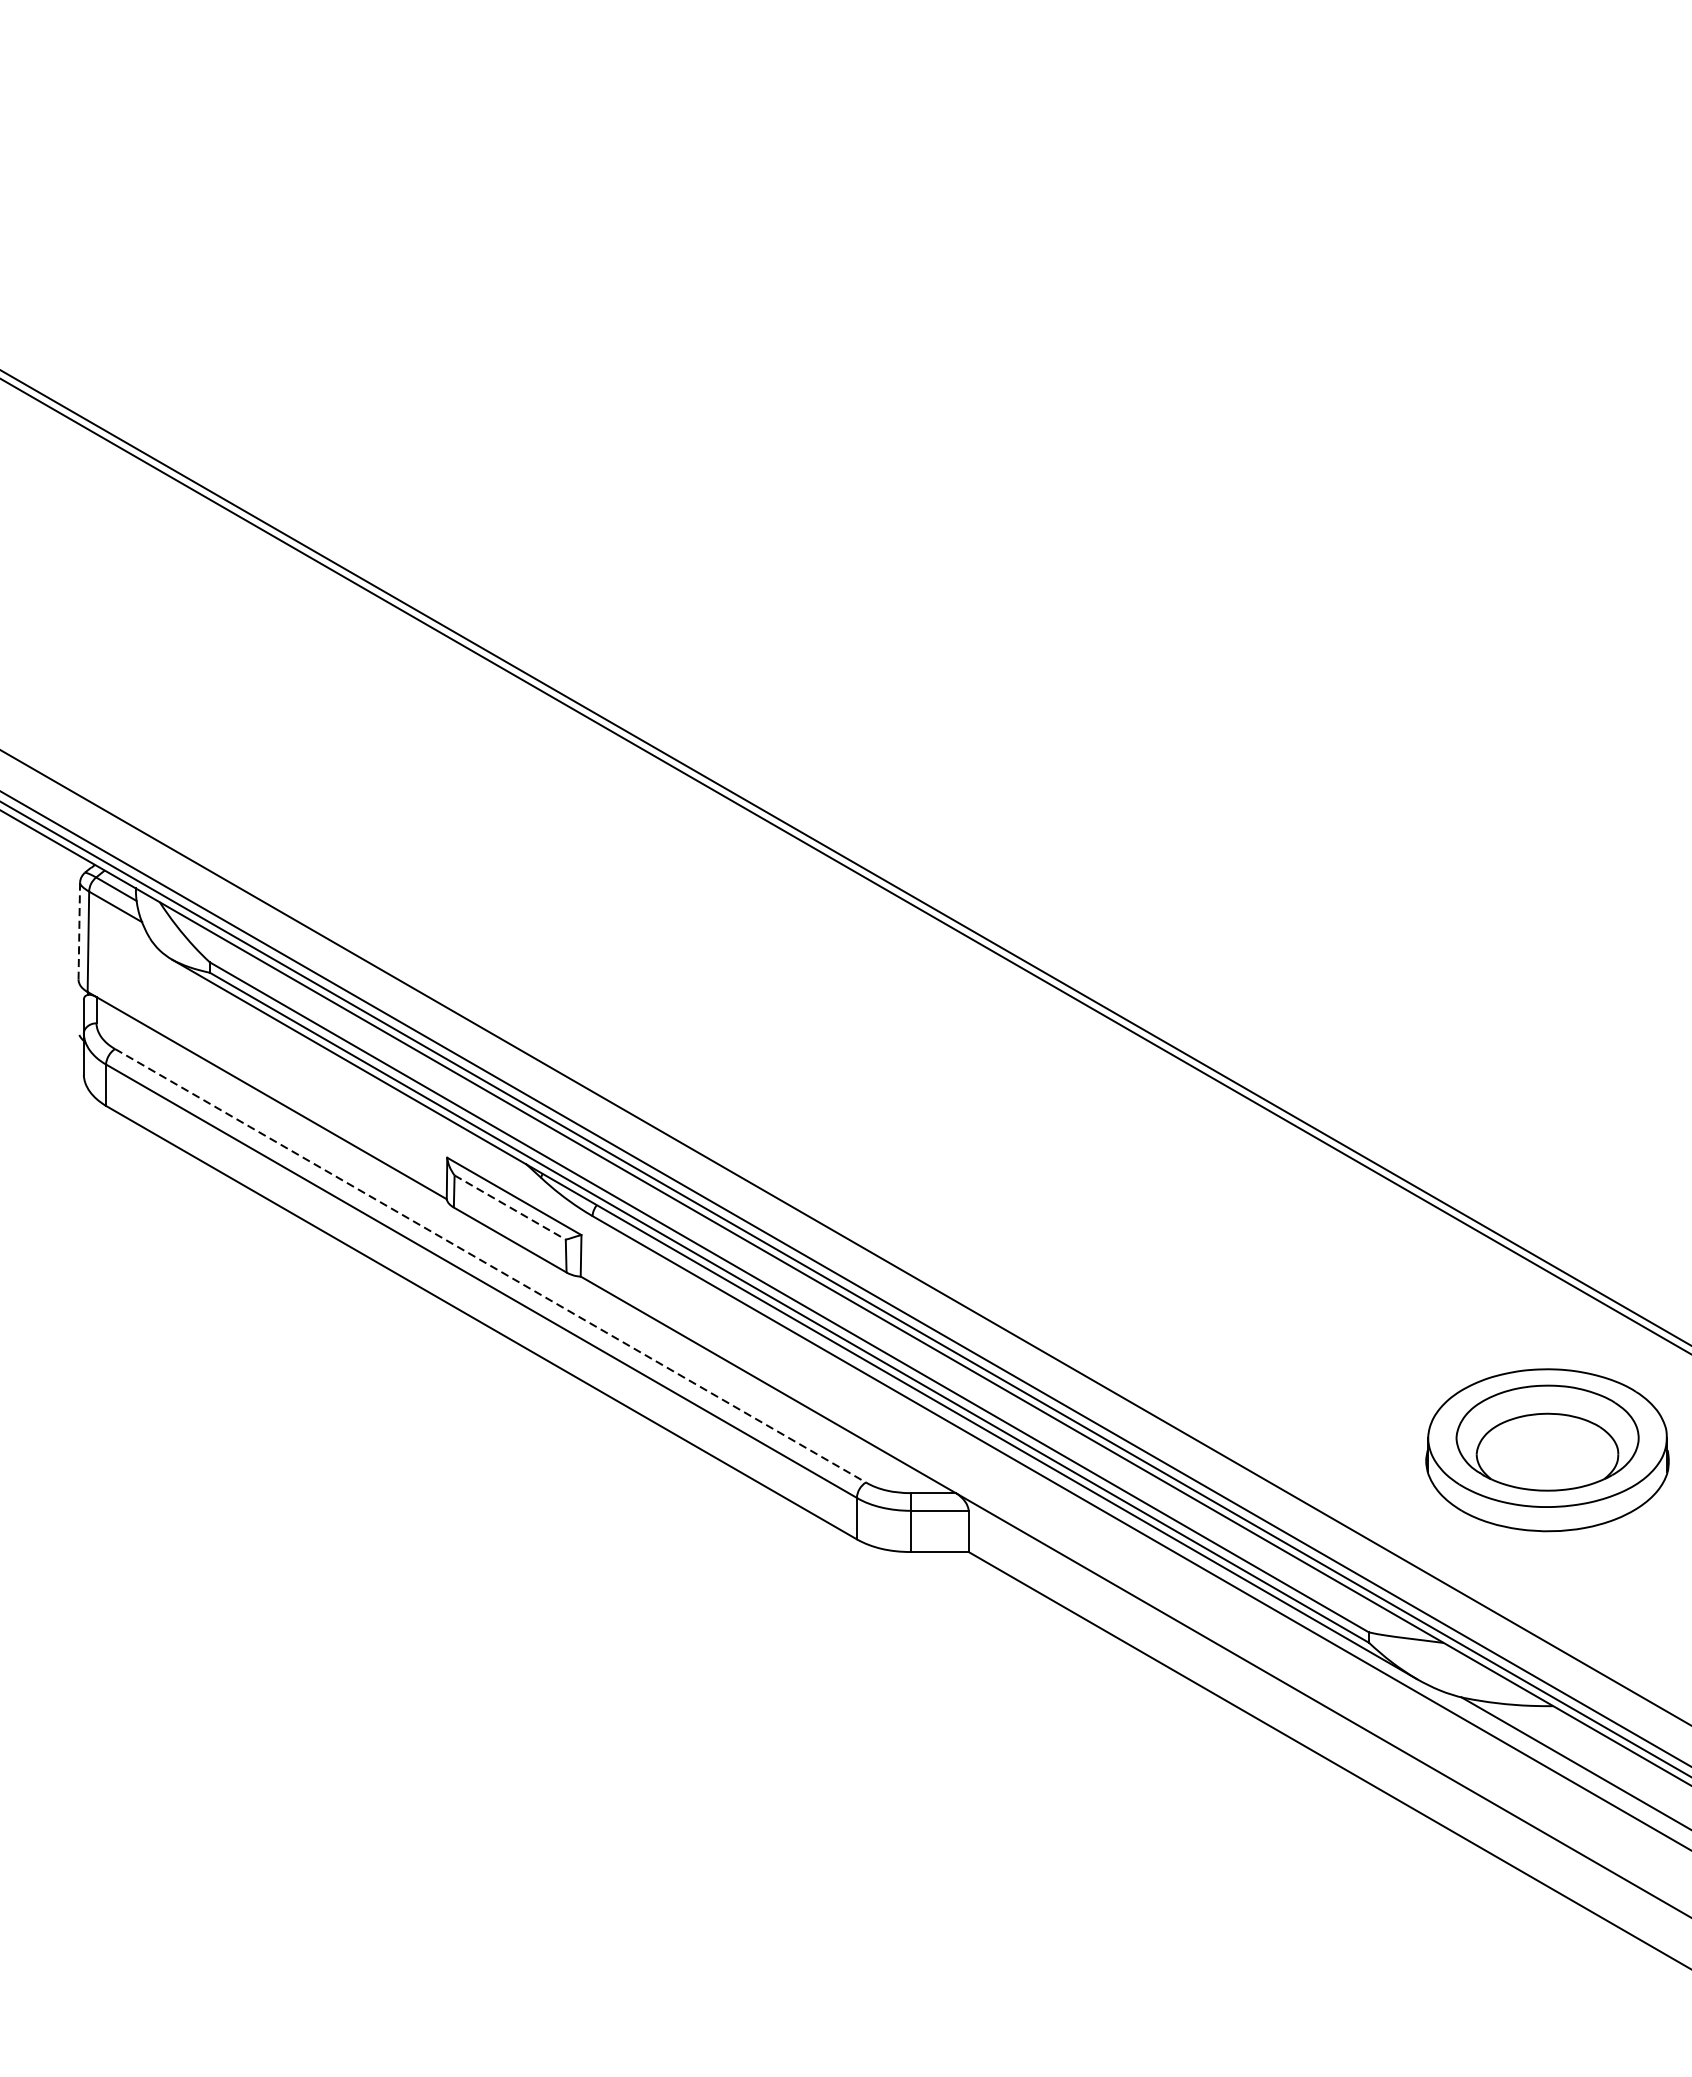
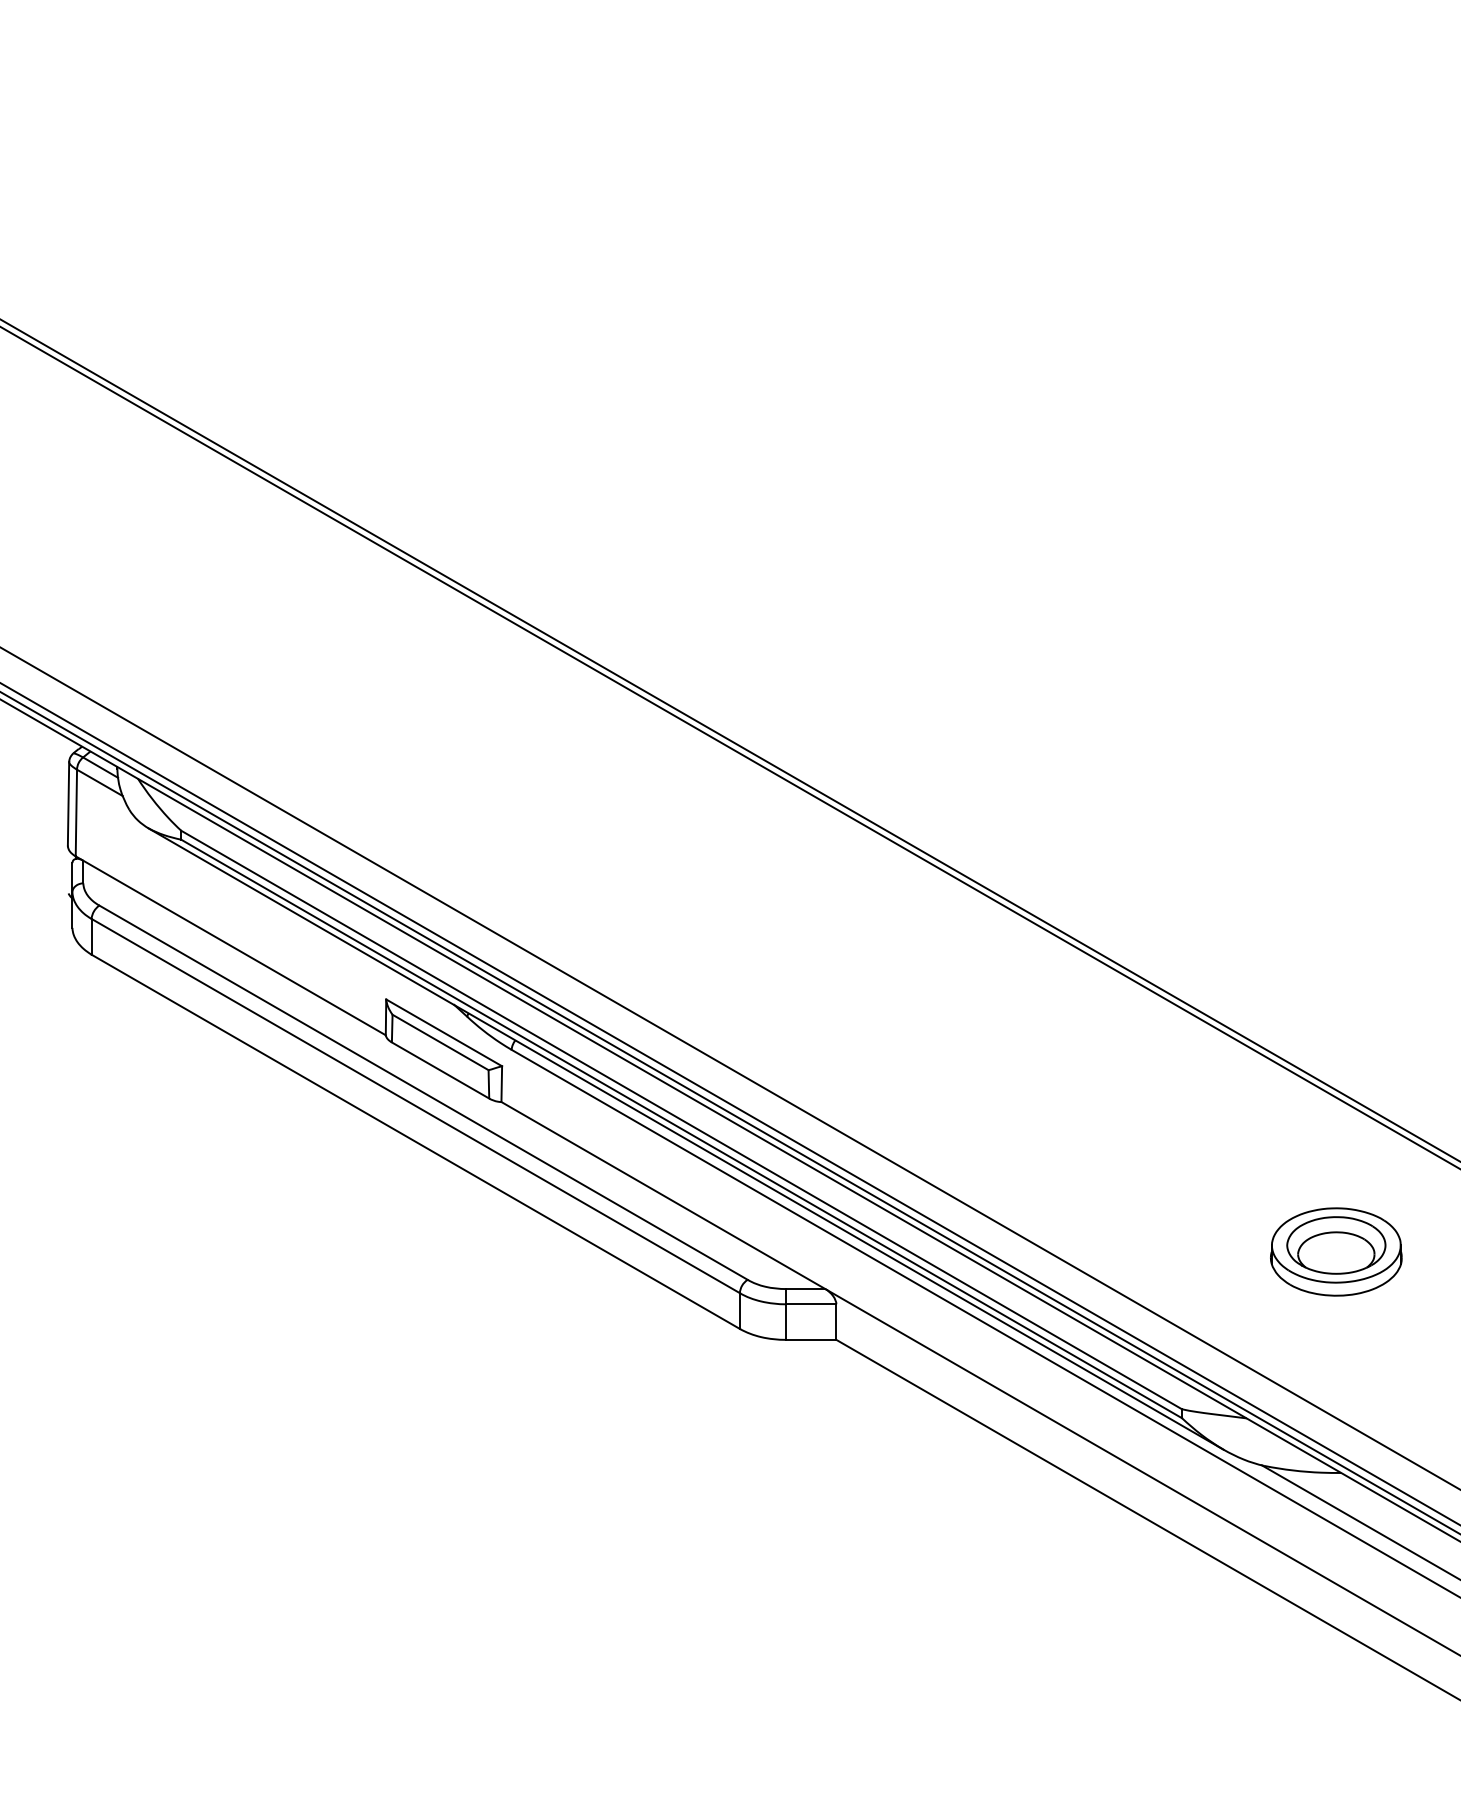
line: (79, 930) -> (68, 803), dashed -> solid
line: (511, 1207) -> (441, 1042), dashed -> solid
line: (491, 1266) -> (424, 1093), dashed -> solid
part: (1547, 1449) -> (1336, 1251), size x0.62

